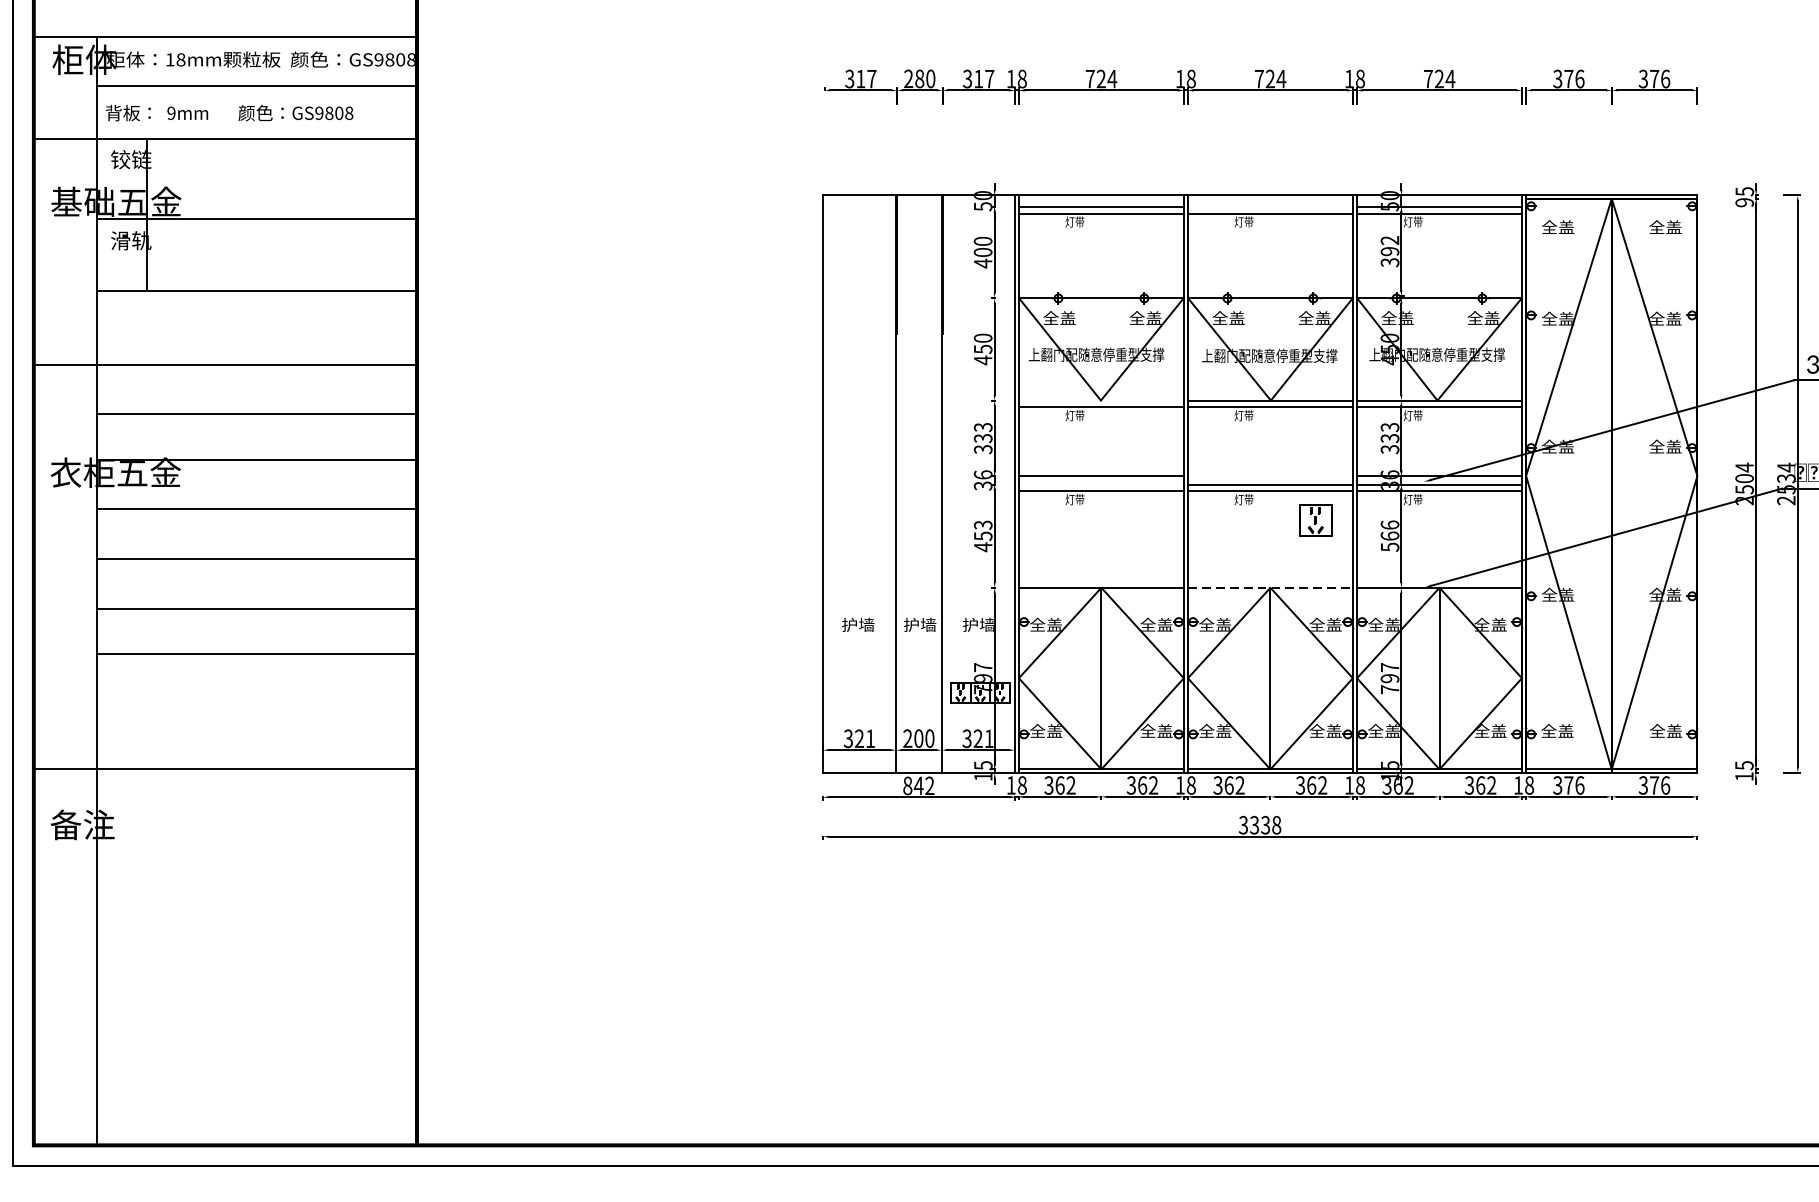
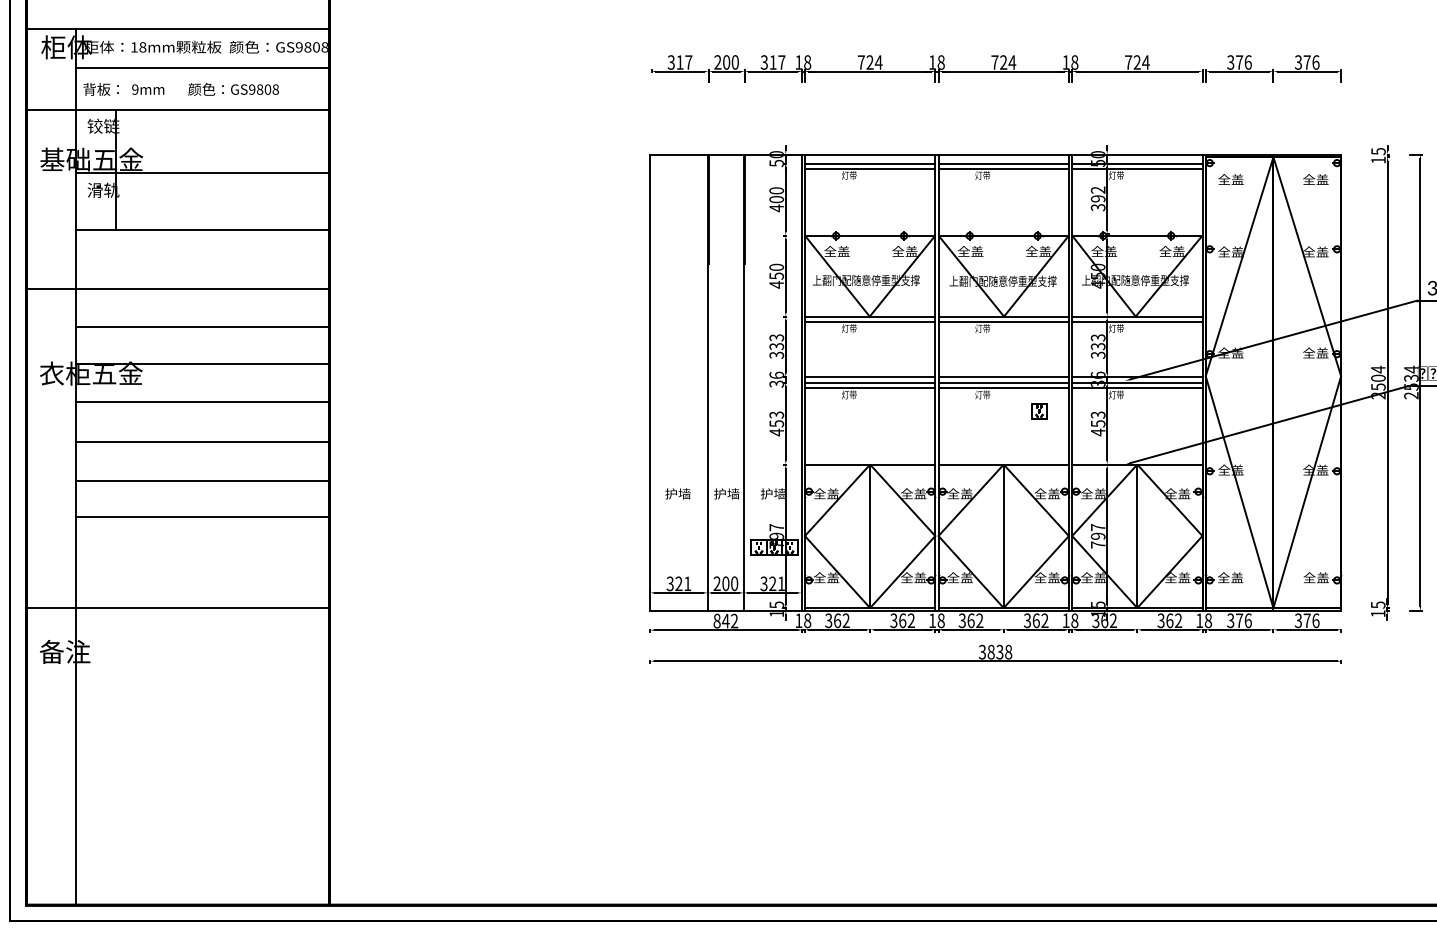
text: (919, 78) -> (726, 62), 280 -> 200
text: (1744, 201) -> (1378, 159), 95 -> 15
line: (1270, 206) -> (1003, 163), added
line: (1100, 400) -> (869, 316), added
line: (1270, 476) -> (1003, 376), added
line: (1100, 483) -> (869, 382), added
part: (1315, 520) -> (1039, 411), size x0.62
text: (1389, 535) -> (1097, 423), 566 -> 453
line: (1271, 587) -> (1004, 464), dashed -> solid
text: (1253, 824) -> (990, 651), 3338 -> 3838

